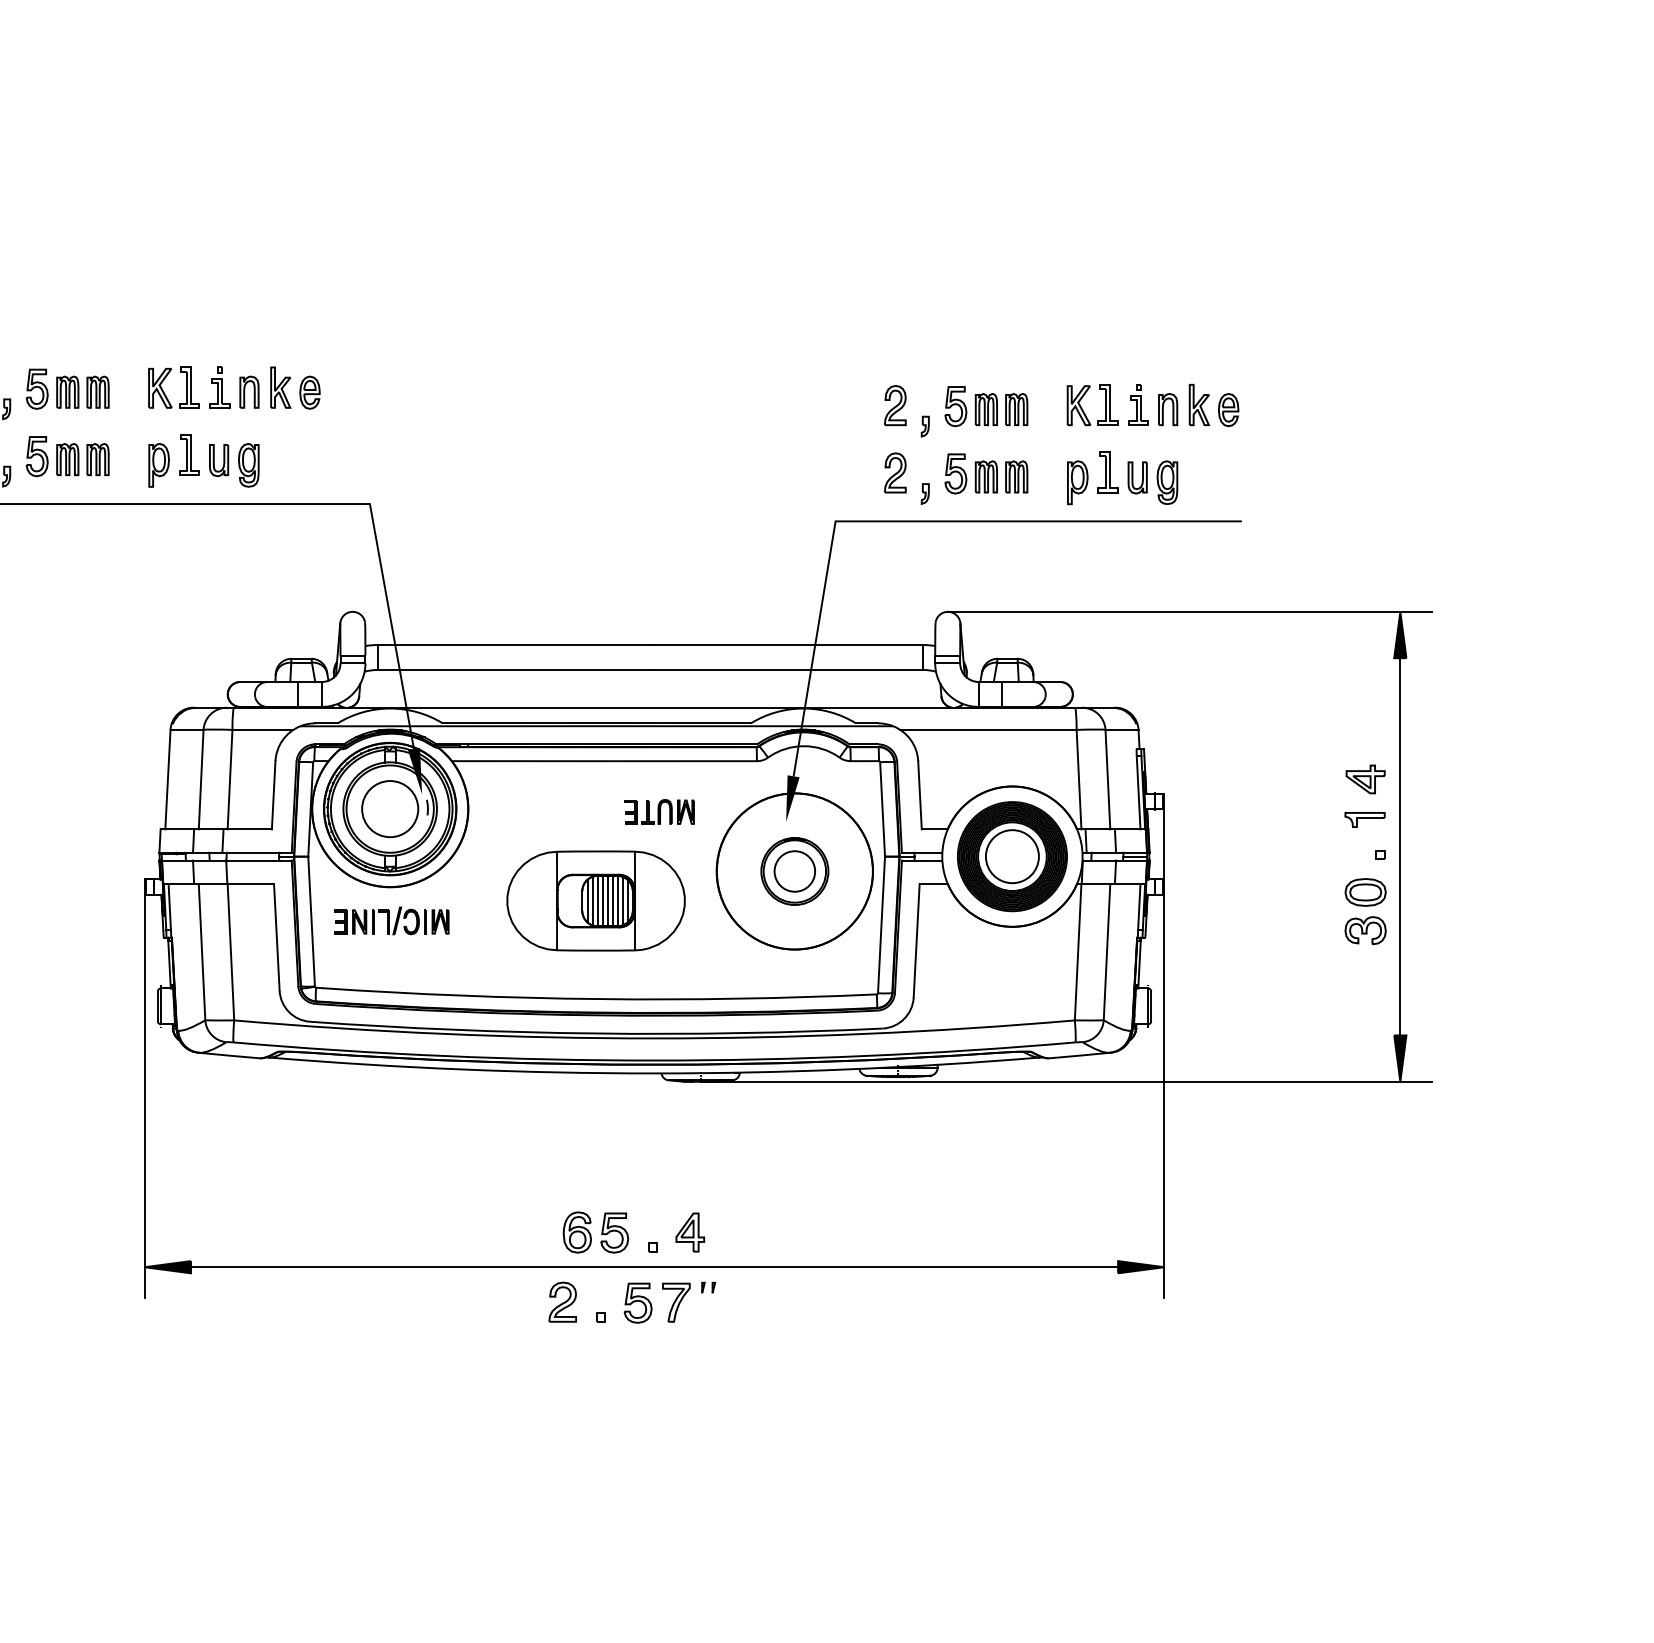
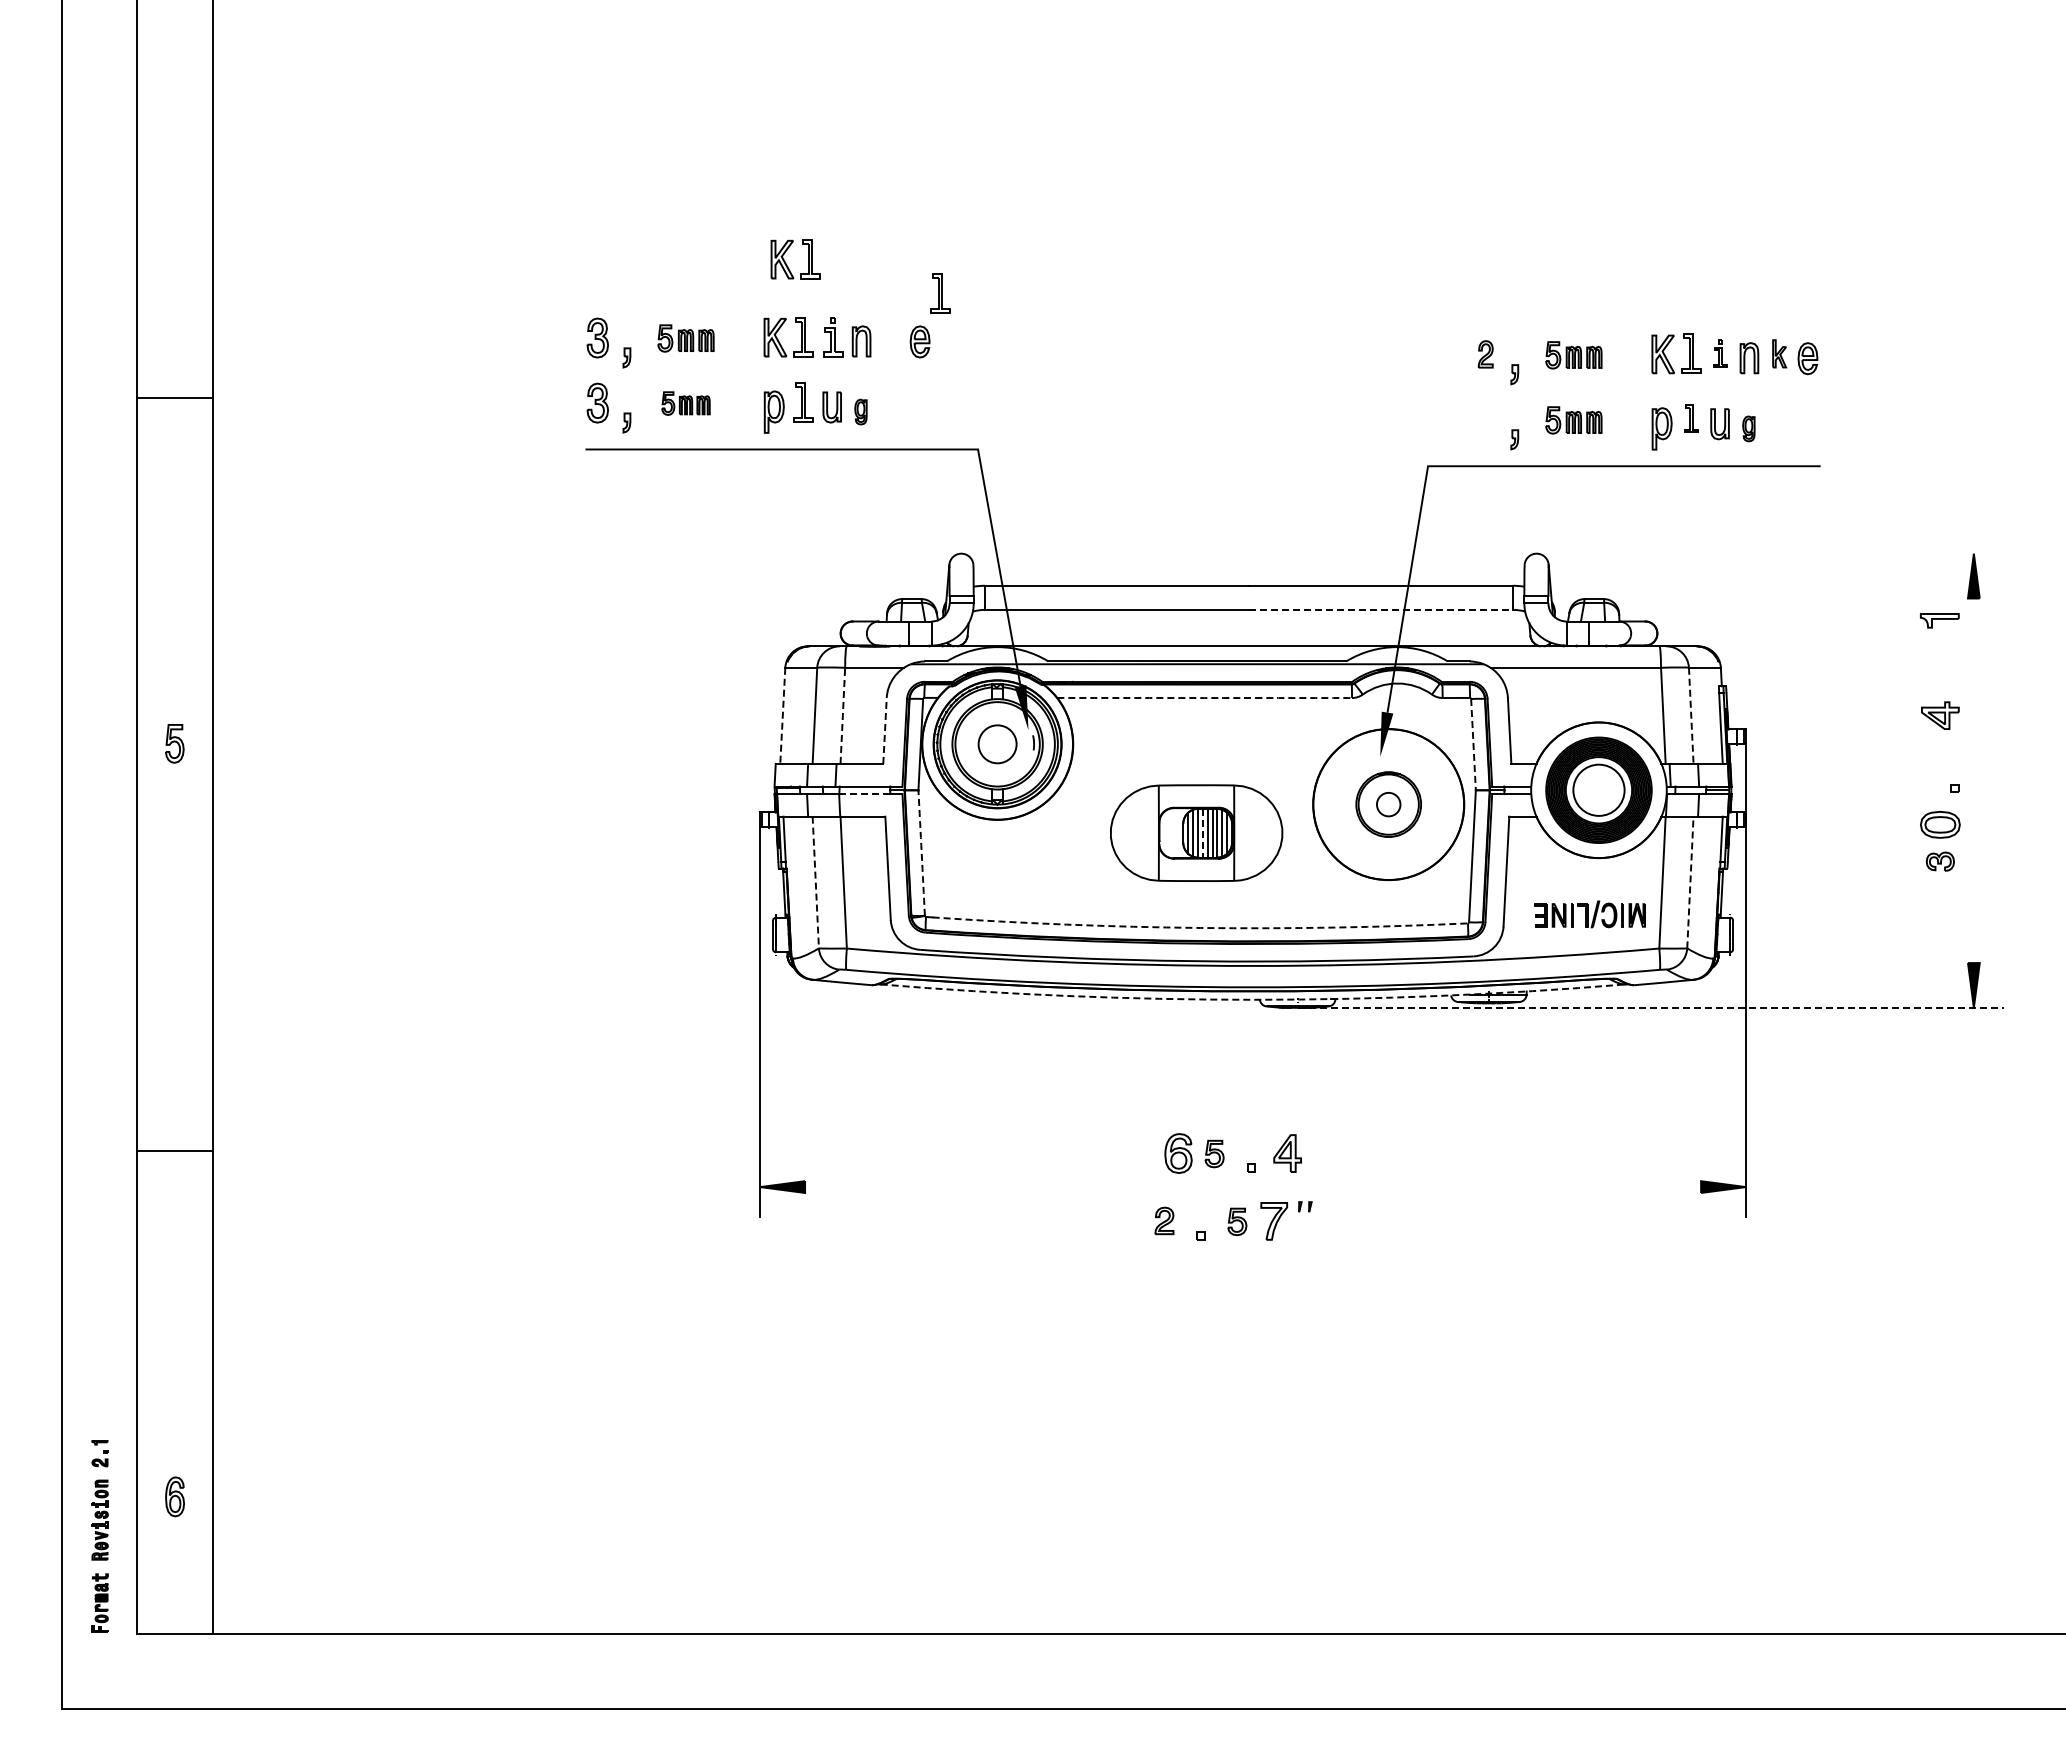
part: (171, 311) -> (786, 263), added
part: (331, 342) -> (940, 293), added
part: (280, 387) -> (891, 336), removed
part: (67, 389) -> (685, 338), size x0.7
part: (1138, 404) -> (1720, 353), size x0.7
part: (1199, 404) -> (1779, 353), size x0.7
part: (895, 405) -> (1485, 354), size x0.7
part: (986, 406) -> (1573, 355), size x0.7
part: (67, 456) -> (685, 403), size x0.6
part: (248, 464) -> (860, 411), size x0.6
part: (1108, 471) -> (1691, 418), size x0.7
part: (895, 473) -> (1485, 419), removed
part: (986, 474) -> (1573, 420), size x0.7
part: (1167, 482) -> (1748, 428), size x0.6
line: (1189, 611) -> (1770, 553), removed
line: (786, 669) -> (1380, 609), solid -> dashed
arc: (604, 761) -> (1204, 698), solid -> dashed
line: (229, 779) -> (842, 715), solid -> dashed
line: (167, 780) -> (782, 716), solid -> dashed
line: (1108, 780) -> (1691, 716), solid -> dashed
line: (274, 794) -> (885, 730), solid -> dashed
circle: (390, 809) -> (997, 744), size x0.7
line: (882, 809) -> (1473, 744), solid -> dashed
part: (660, 811) -> (1258, 746), removed
part: (1364, 819) -> (1939, 620), moved
line: (1399, 846) -> (1973, 780), removed
line: (249, 861) -> (861, 794), solid -> dashed
circle: (794, 871) -> (1388, 804), size x0.6
line: (602, 901) -> (1202, 833), solid -> dashed
part: (391, 921) -> (1589, 914), moved
arc: (311, 922) -> (921, 853), solid -> dashed
part: (1365, 930) -> (1940, 861), size x0.7
line: (201, 952) -> (815, 882), solid -> dashed
line: (1107, 952) -> (1690, 882), solid -> dashed
arc: (600, 998) -> (1200, 927), solid -> dashed
arc: (653, 1073) -> (1252, 999), solid -> dashed
line: (1066, 1081) -> (1651, 1007), solid -> dashed
part: (614, 1232) -> (1214, 1153), size x0.7
line: (654, 1267) -> (1253, 1187), removed
part: (562, 1301) -> (1164, 1220), size x0.7
part: (638, 1302) -> (1237, 1221), size x0.7

